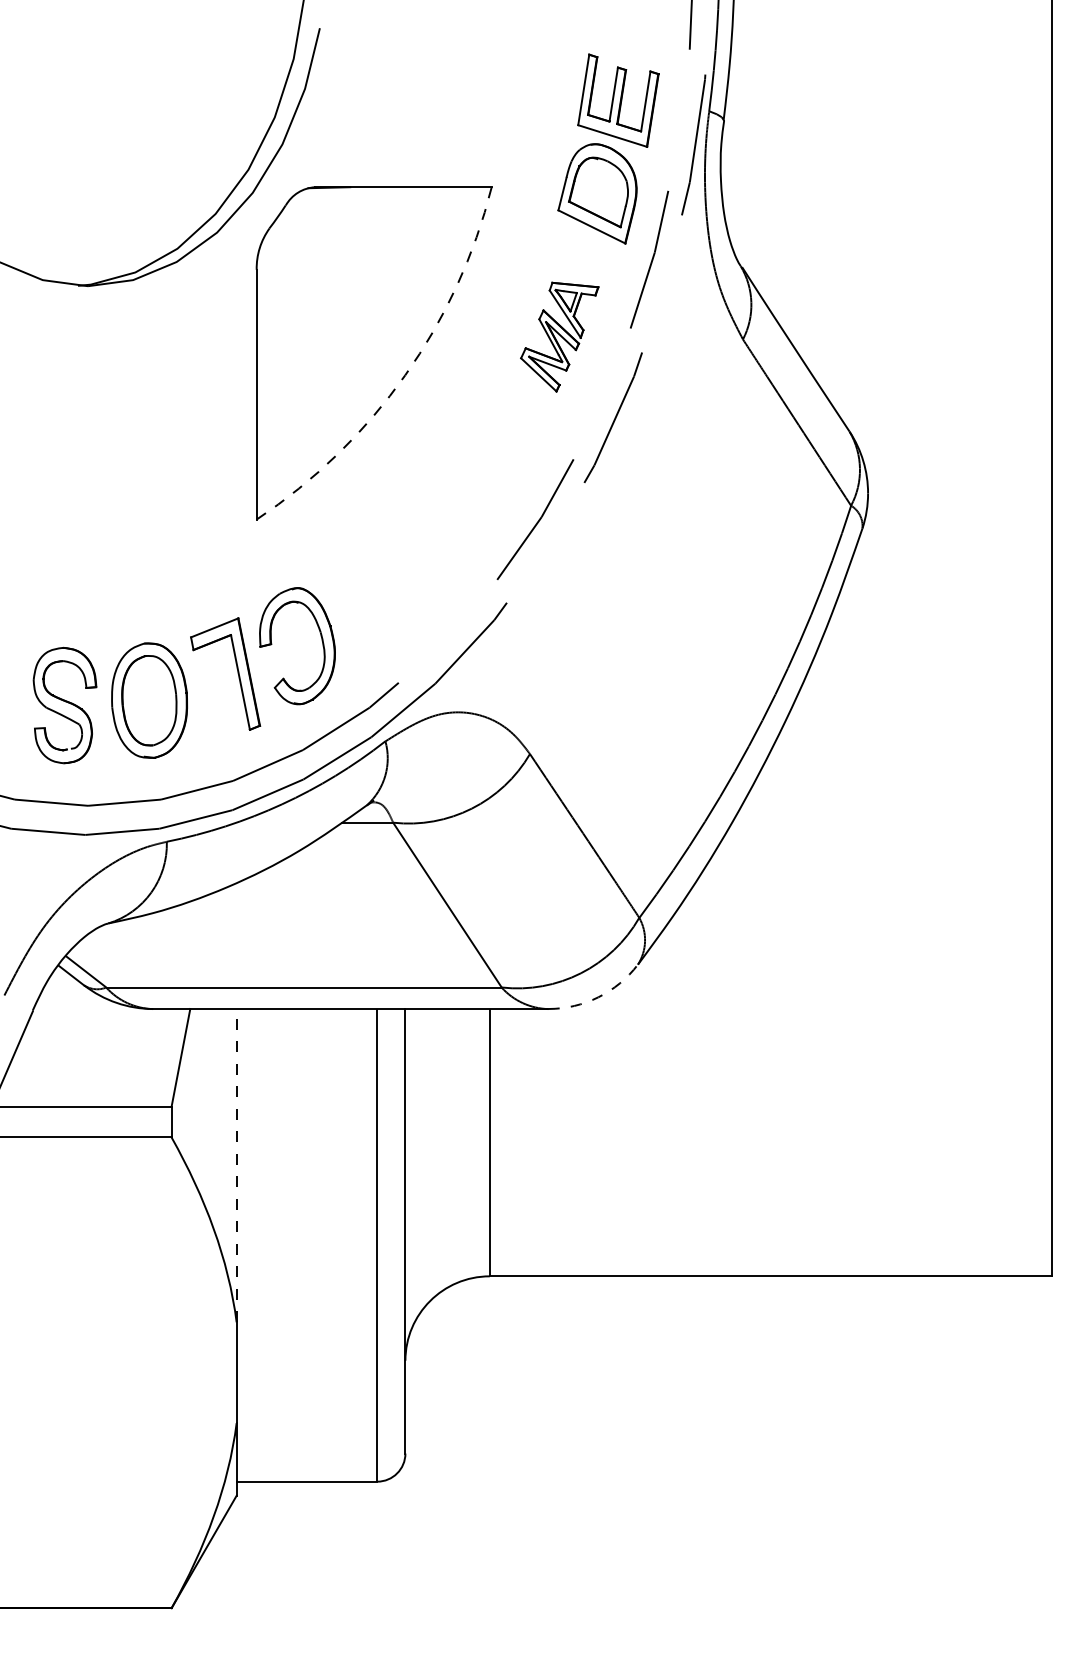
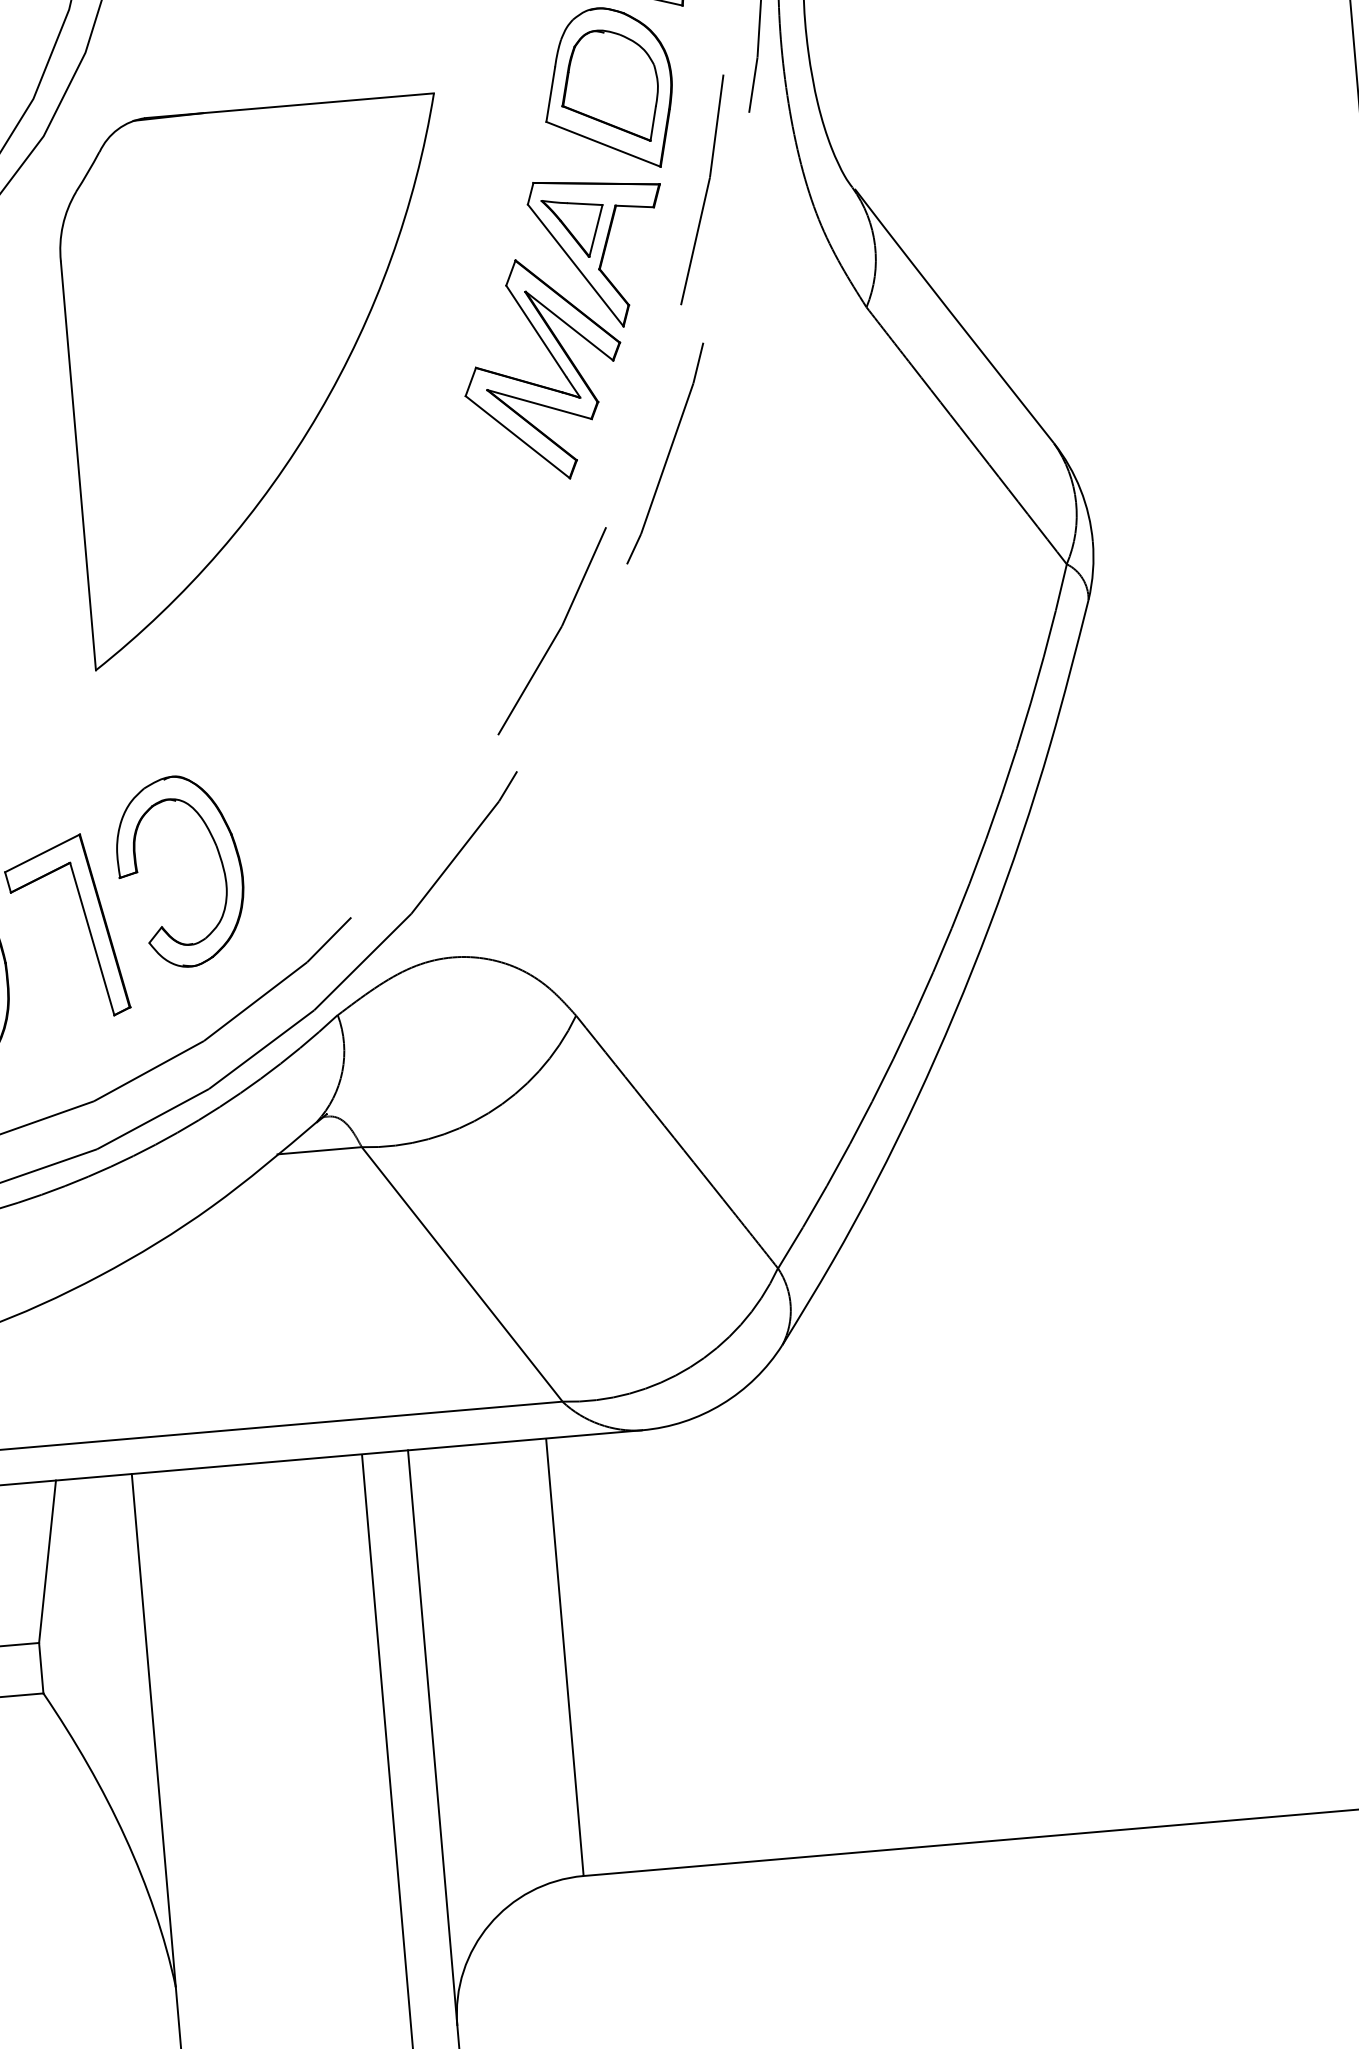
part: (559, 336) -> (565, 328), size x1.67
arc: (405, 375) -> (319, 413), dashed -> solid
arc: (598, 997) -> (722, 1404), dashed -> solid
line: (236, 1165) -> (153, 1730), dashed -> solid

